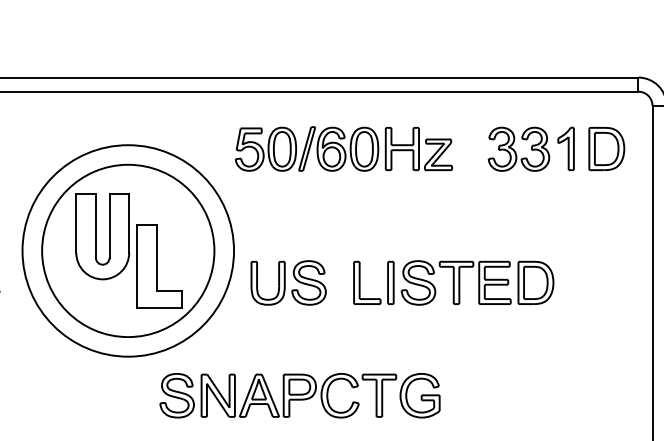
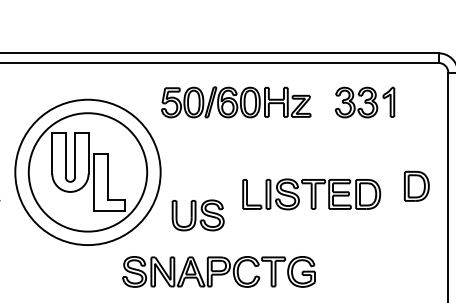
part: (606, 147) -> (416, 185), moved
part: (287, 283) -> (197, 215), moved
part: (299, 395) -> (218, 271), moved

